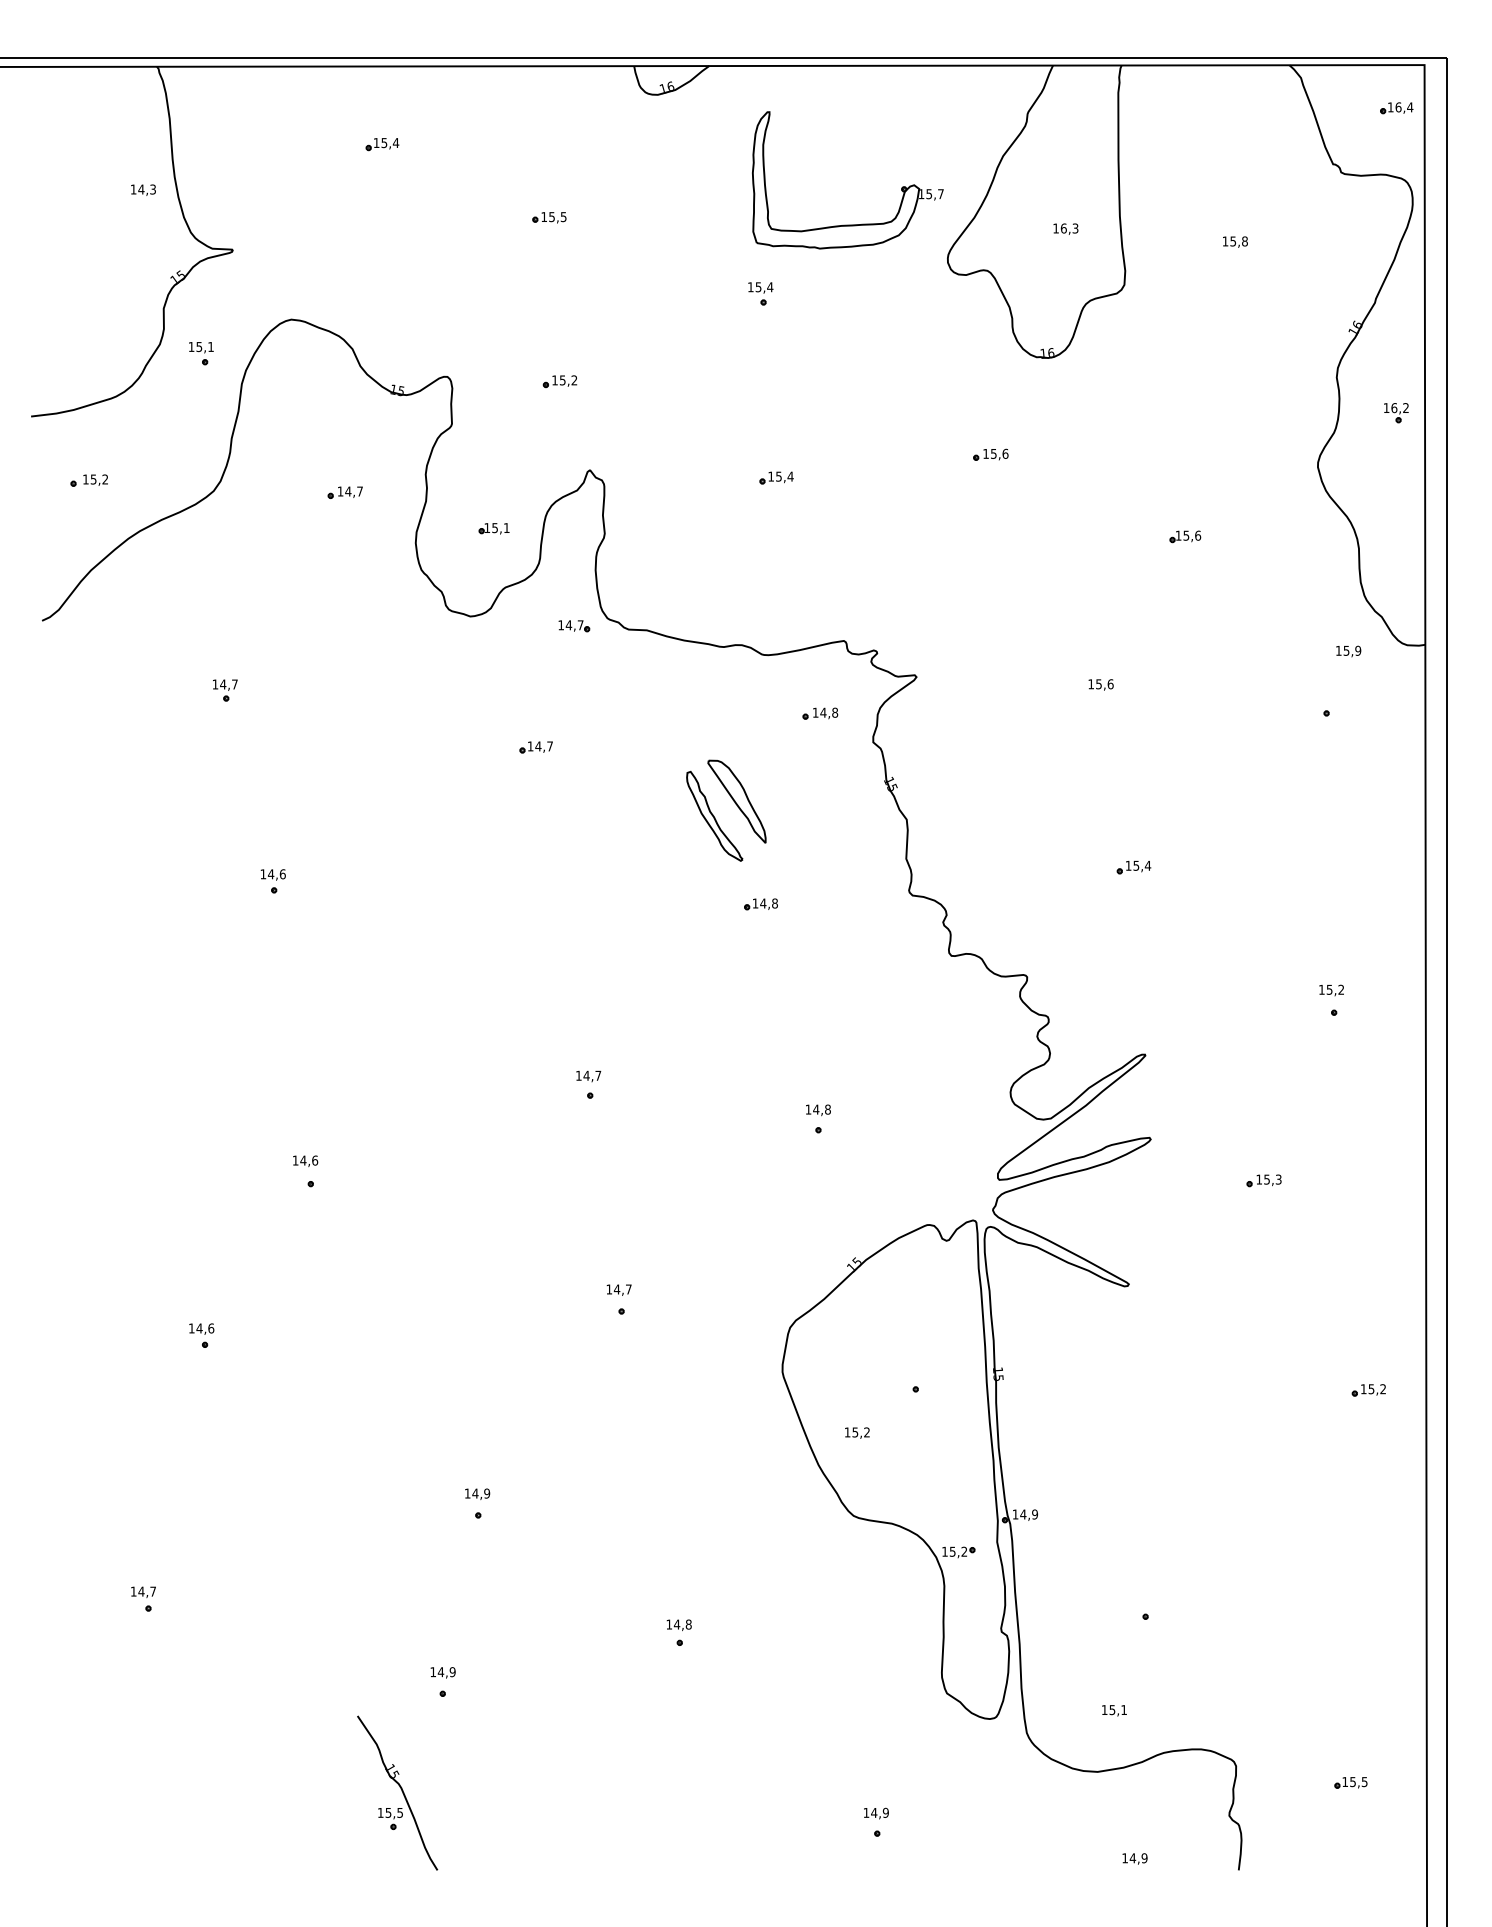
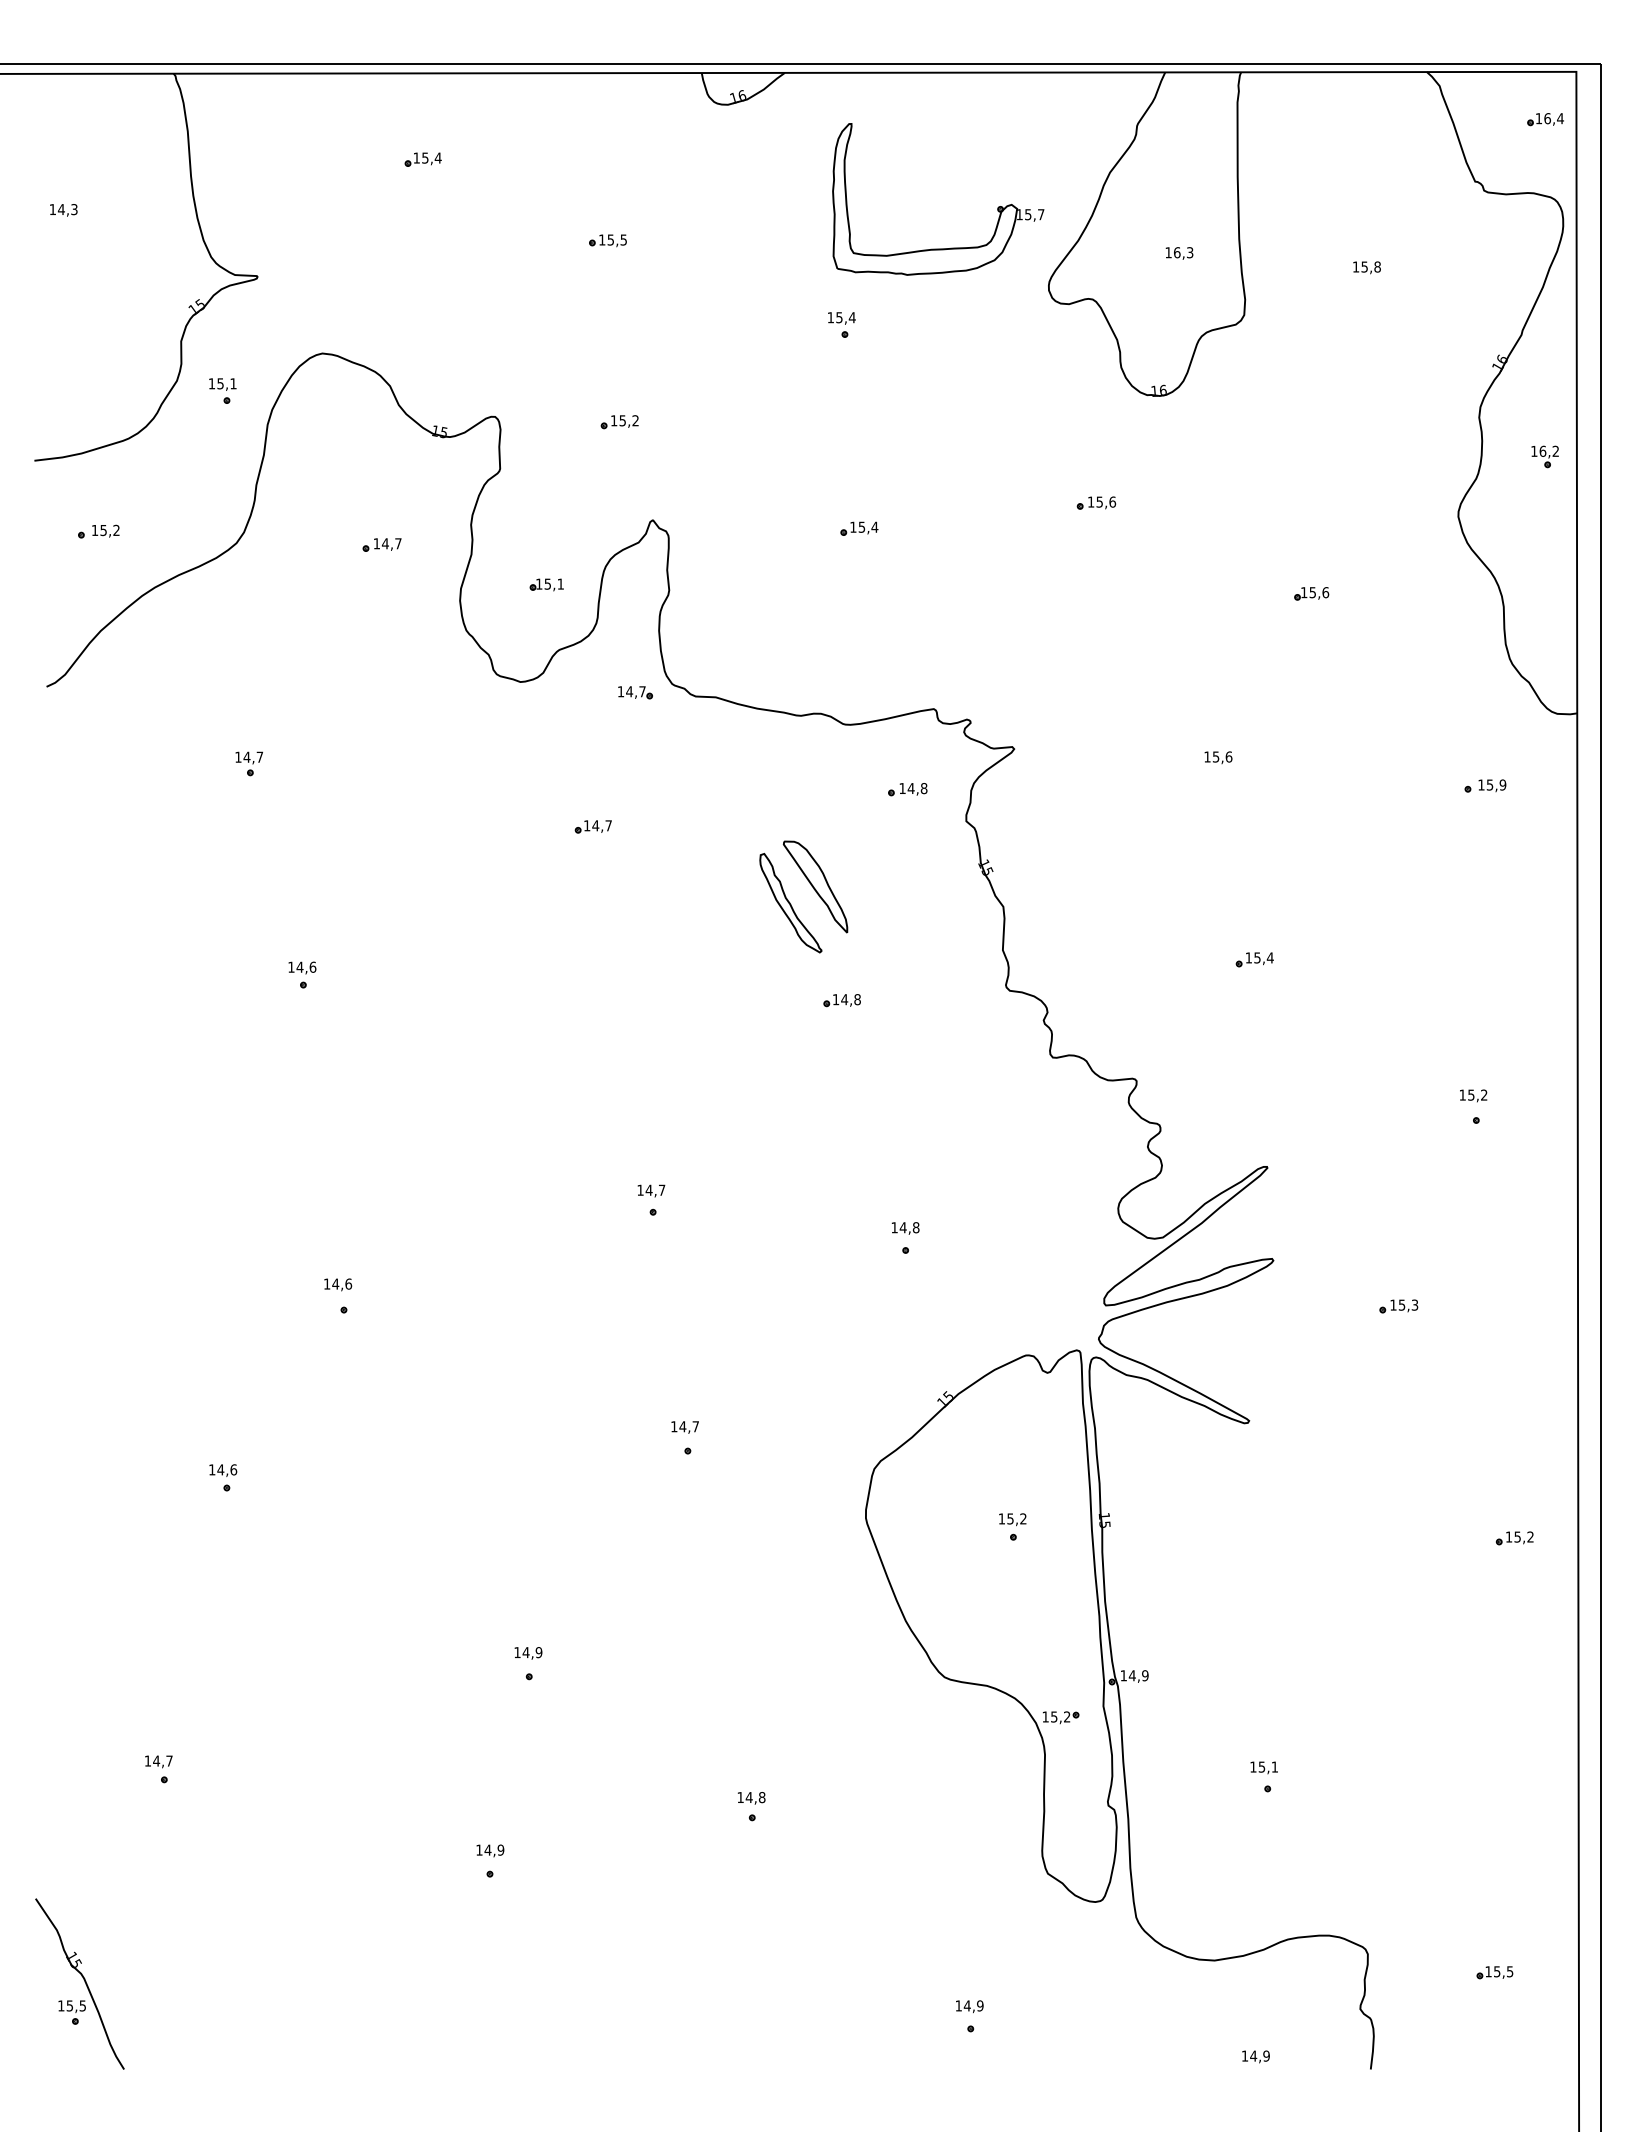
text: (143, 190) -> (63, 210), moved
text: (1348, 651) -> (1492, 785), moved
text: (857, 1432) -> (1012, 1519), moved
text: (1113, 1710) -> (1263, 1767), moved
part: (397, 1792) -> (79, 1983), moved

